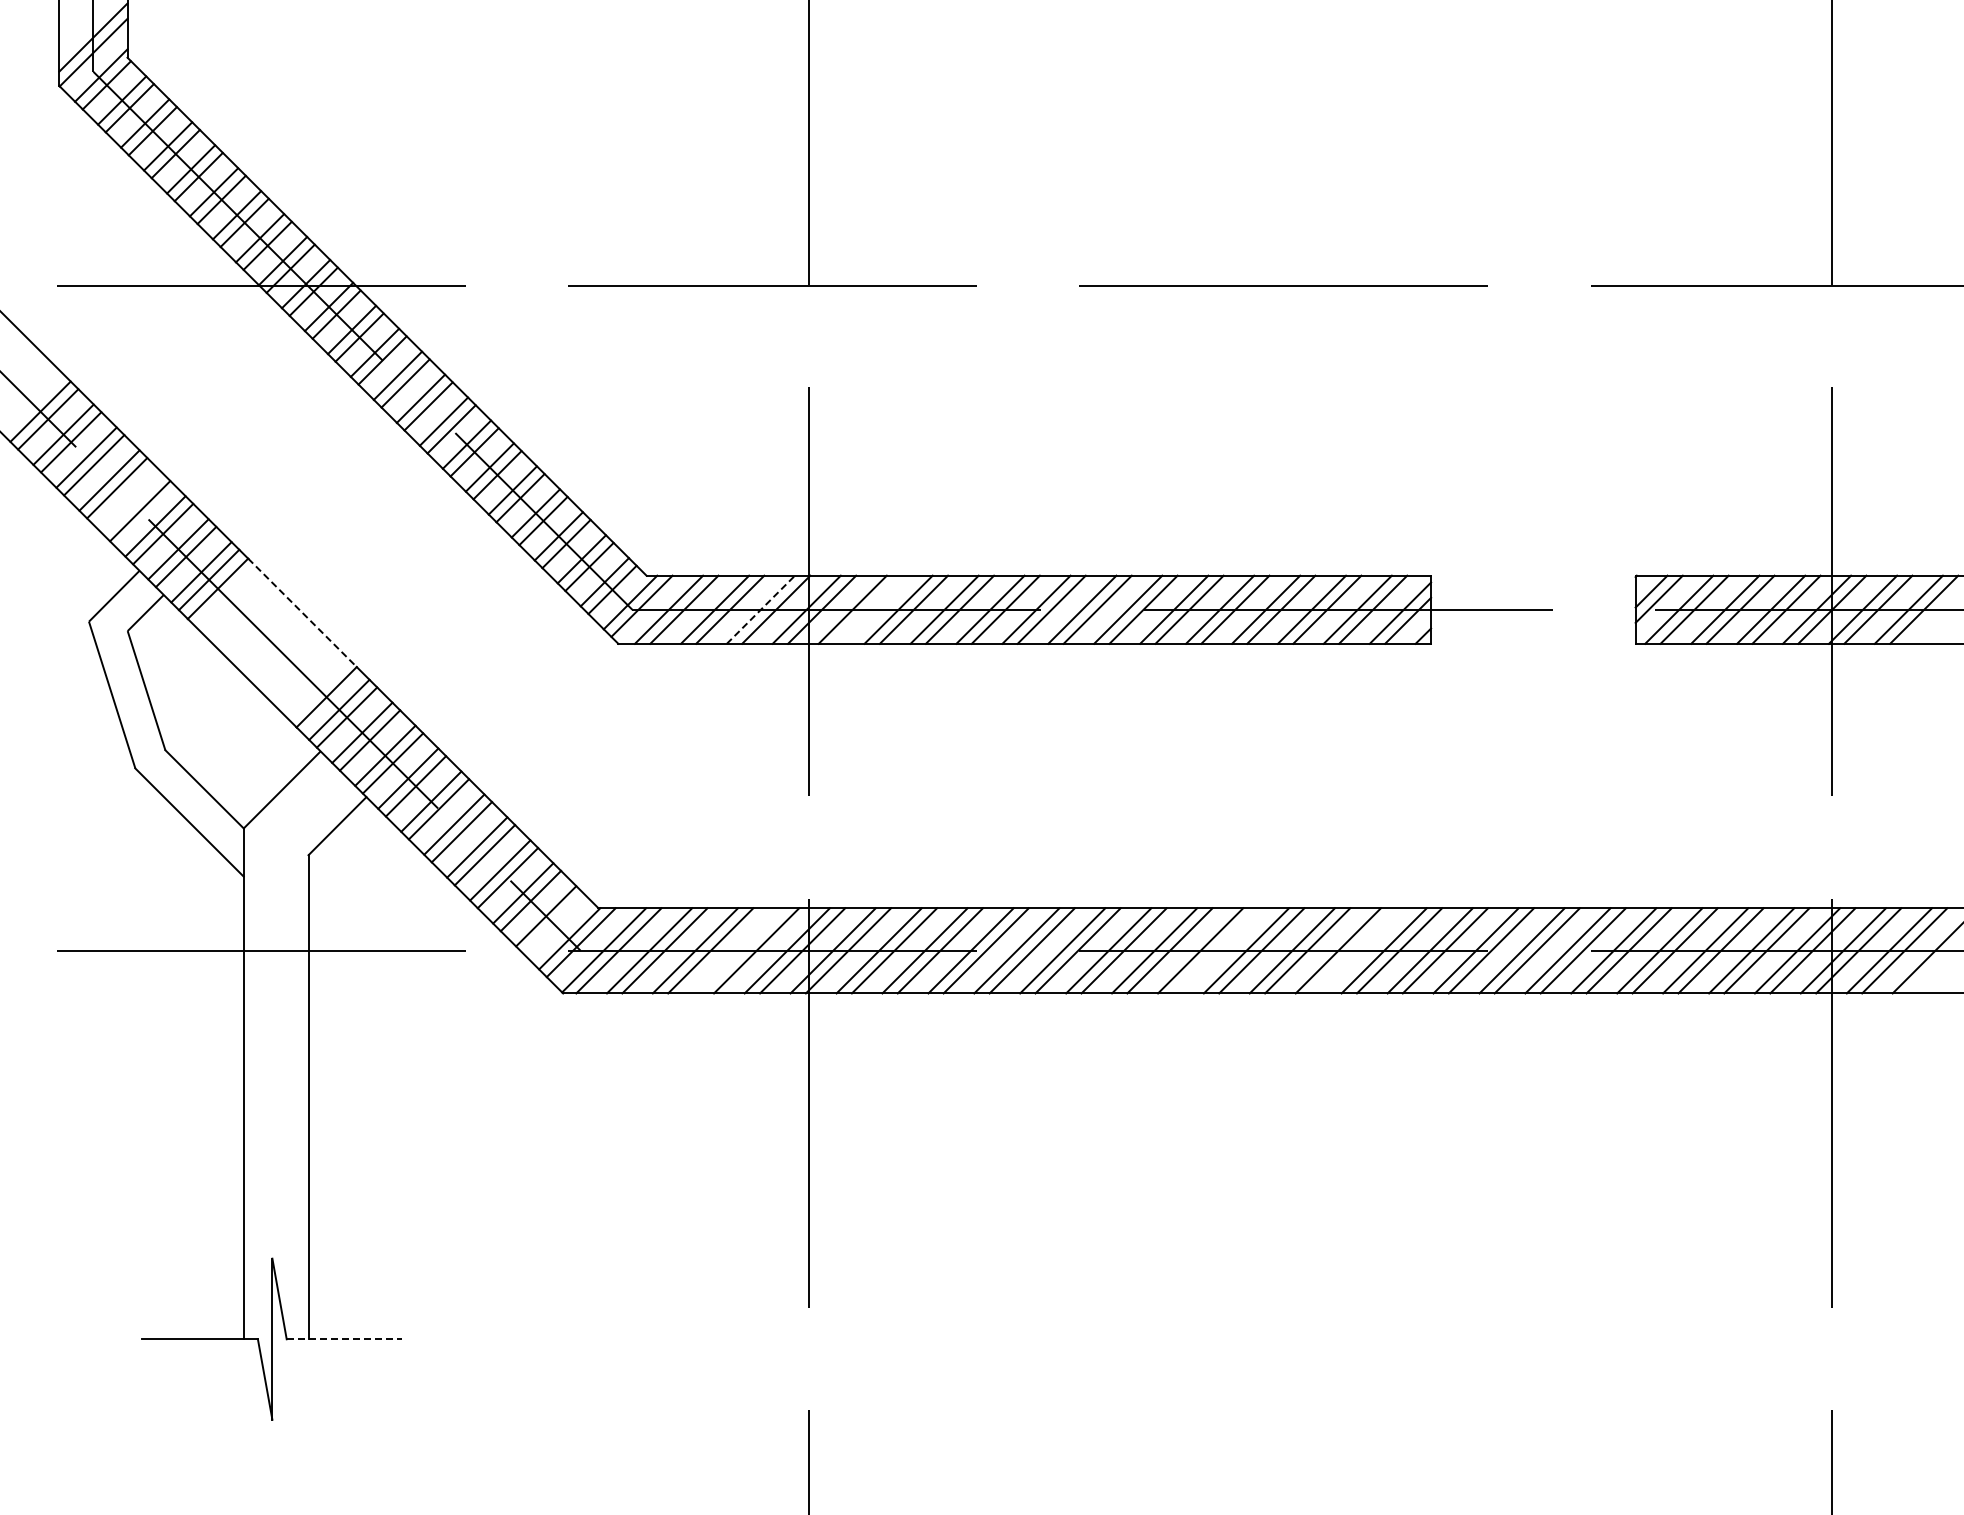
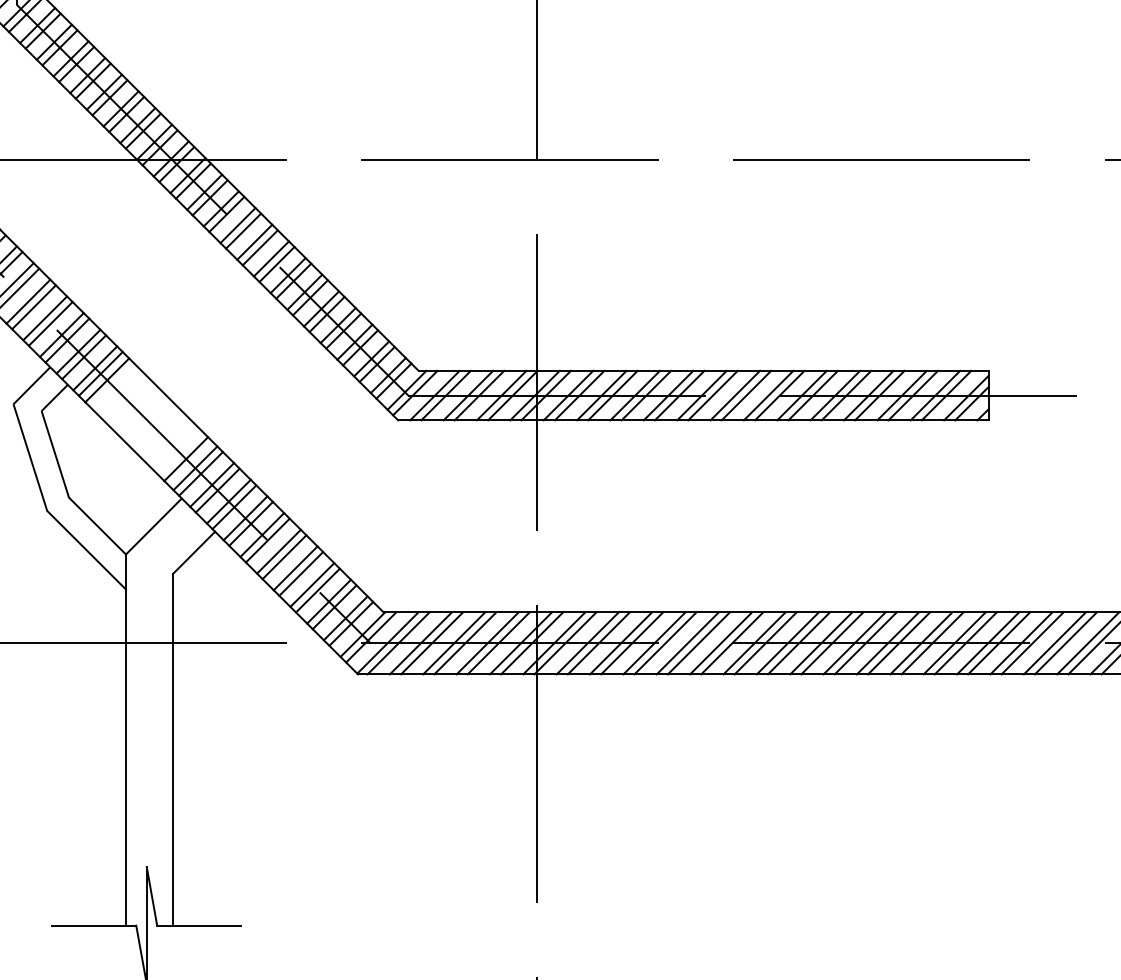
line: (132, 503) -> (45, 318), added
line: (761, 609) -> (502, 395), dashed -> solid
line: (868, 609) -> (579, 395), added
line: (302, 612) -> (168, 397), dashed -> solid
line: (553, 923) -> (351, 623), added
line: (741, 950) -> (487, 643), added
line: (1215, 950) -> (832, 643), added
line: (1353, 950) -> (932, 643), added
line: (344, 1339) -> (199, 925), dashed -> solid

